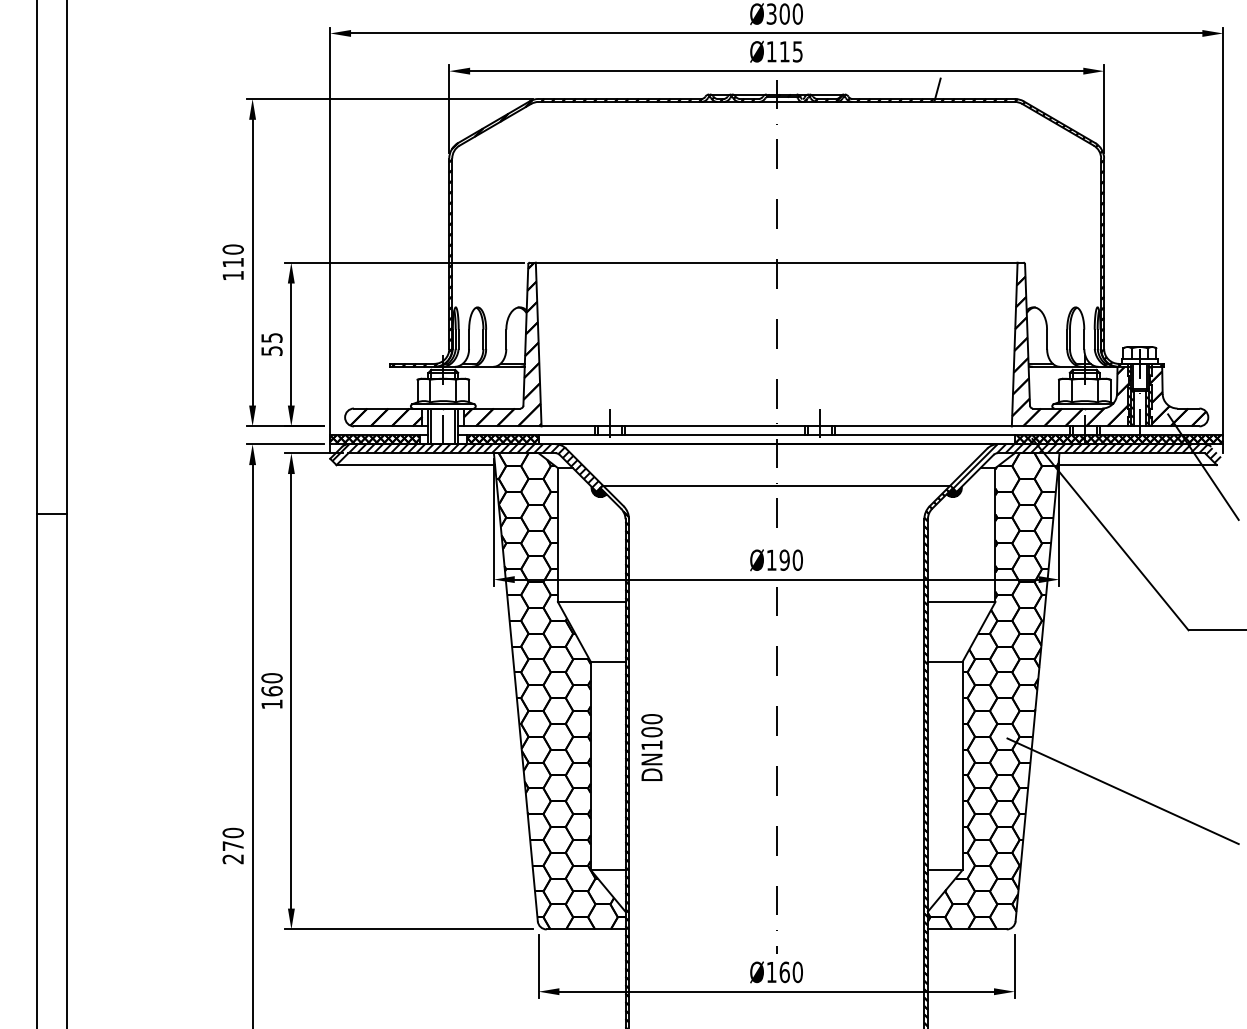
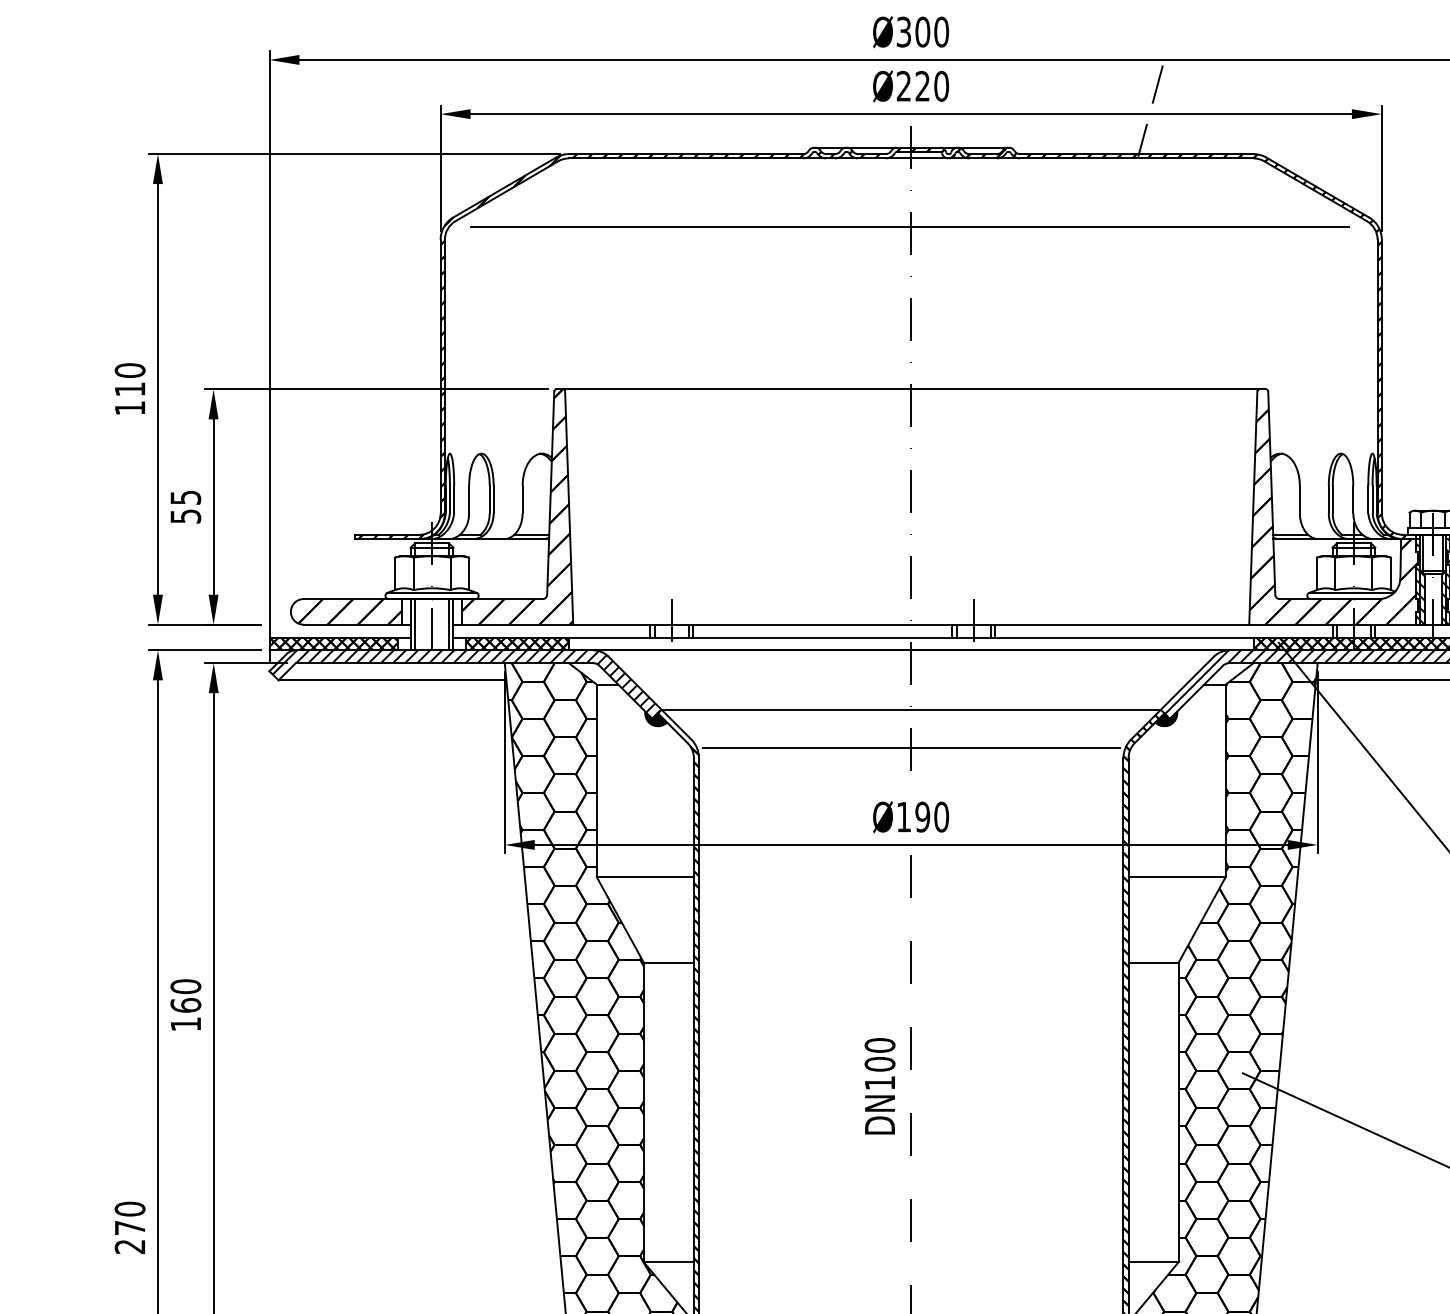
line: (947, 50) -> (1156, 84), added
text: (784, 51) -> (922, 85), Ø115 -> Ø220
line: (775, 149) -> (909, 226), added
line: (776, 512) -> (910, 748), added
text: (651, 747) -> (879, 1086), moved

